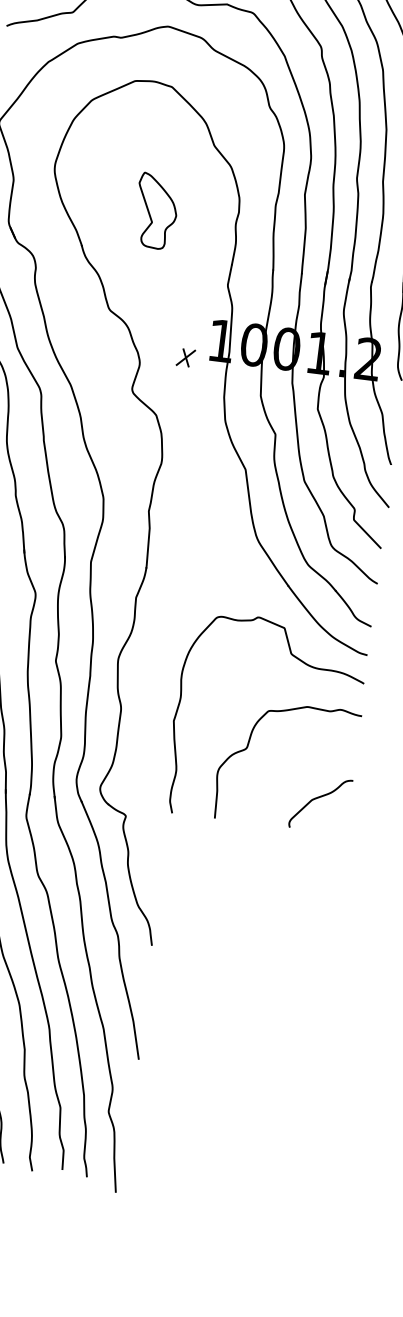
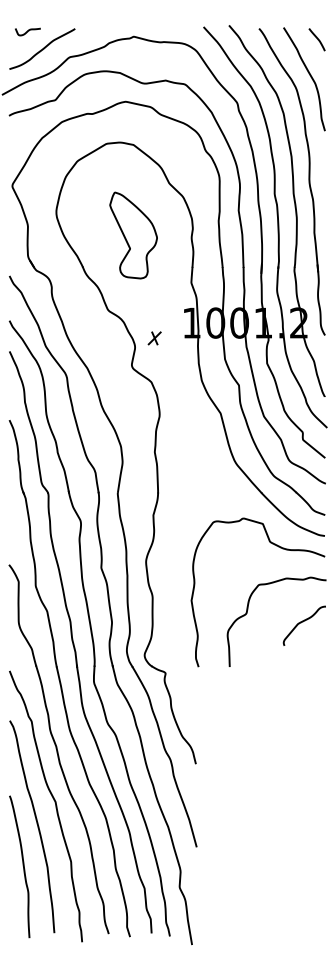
part: (155, 210) -> (132, 235), size x1.6
part: (185, 357) -> (154, 338), moved
curve: (316, 799) -> (301, 623), moved

